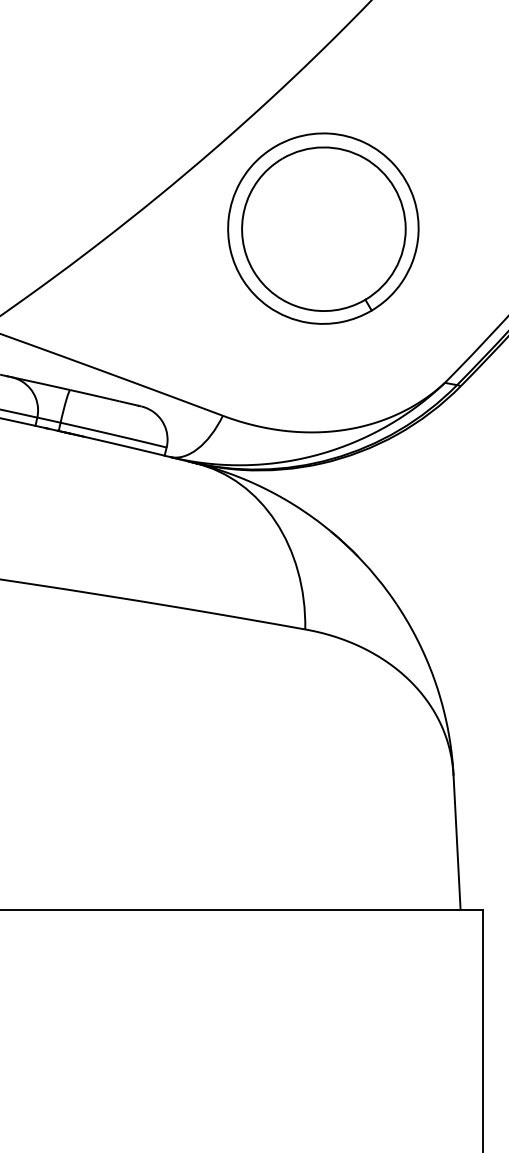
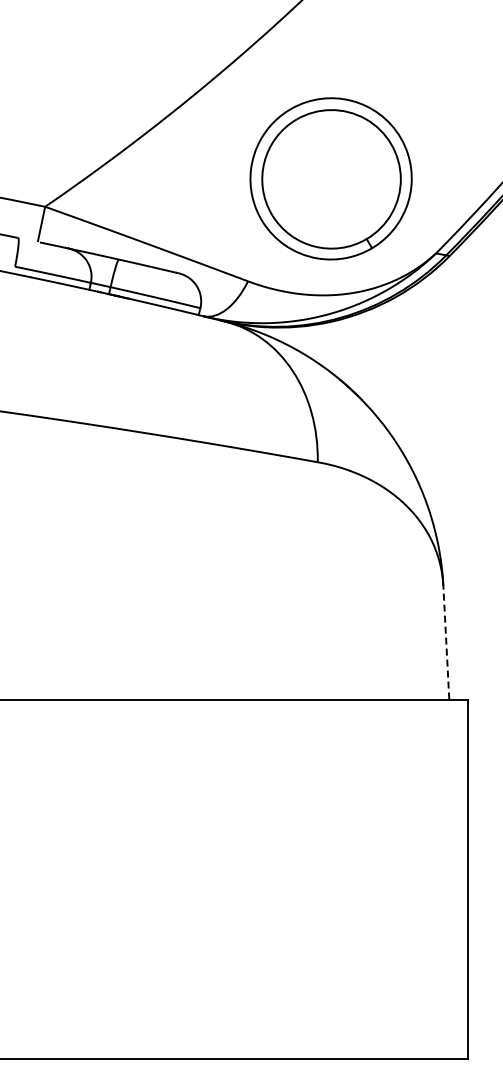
part: (322, 228) -> (330, 178), moved
line: (457, 842) -> (446, 642), solid -> dashed

